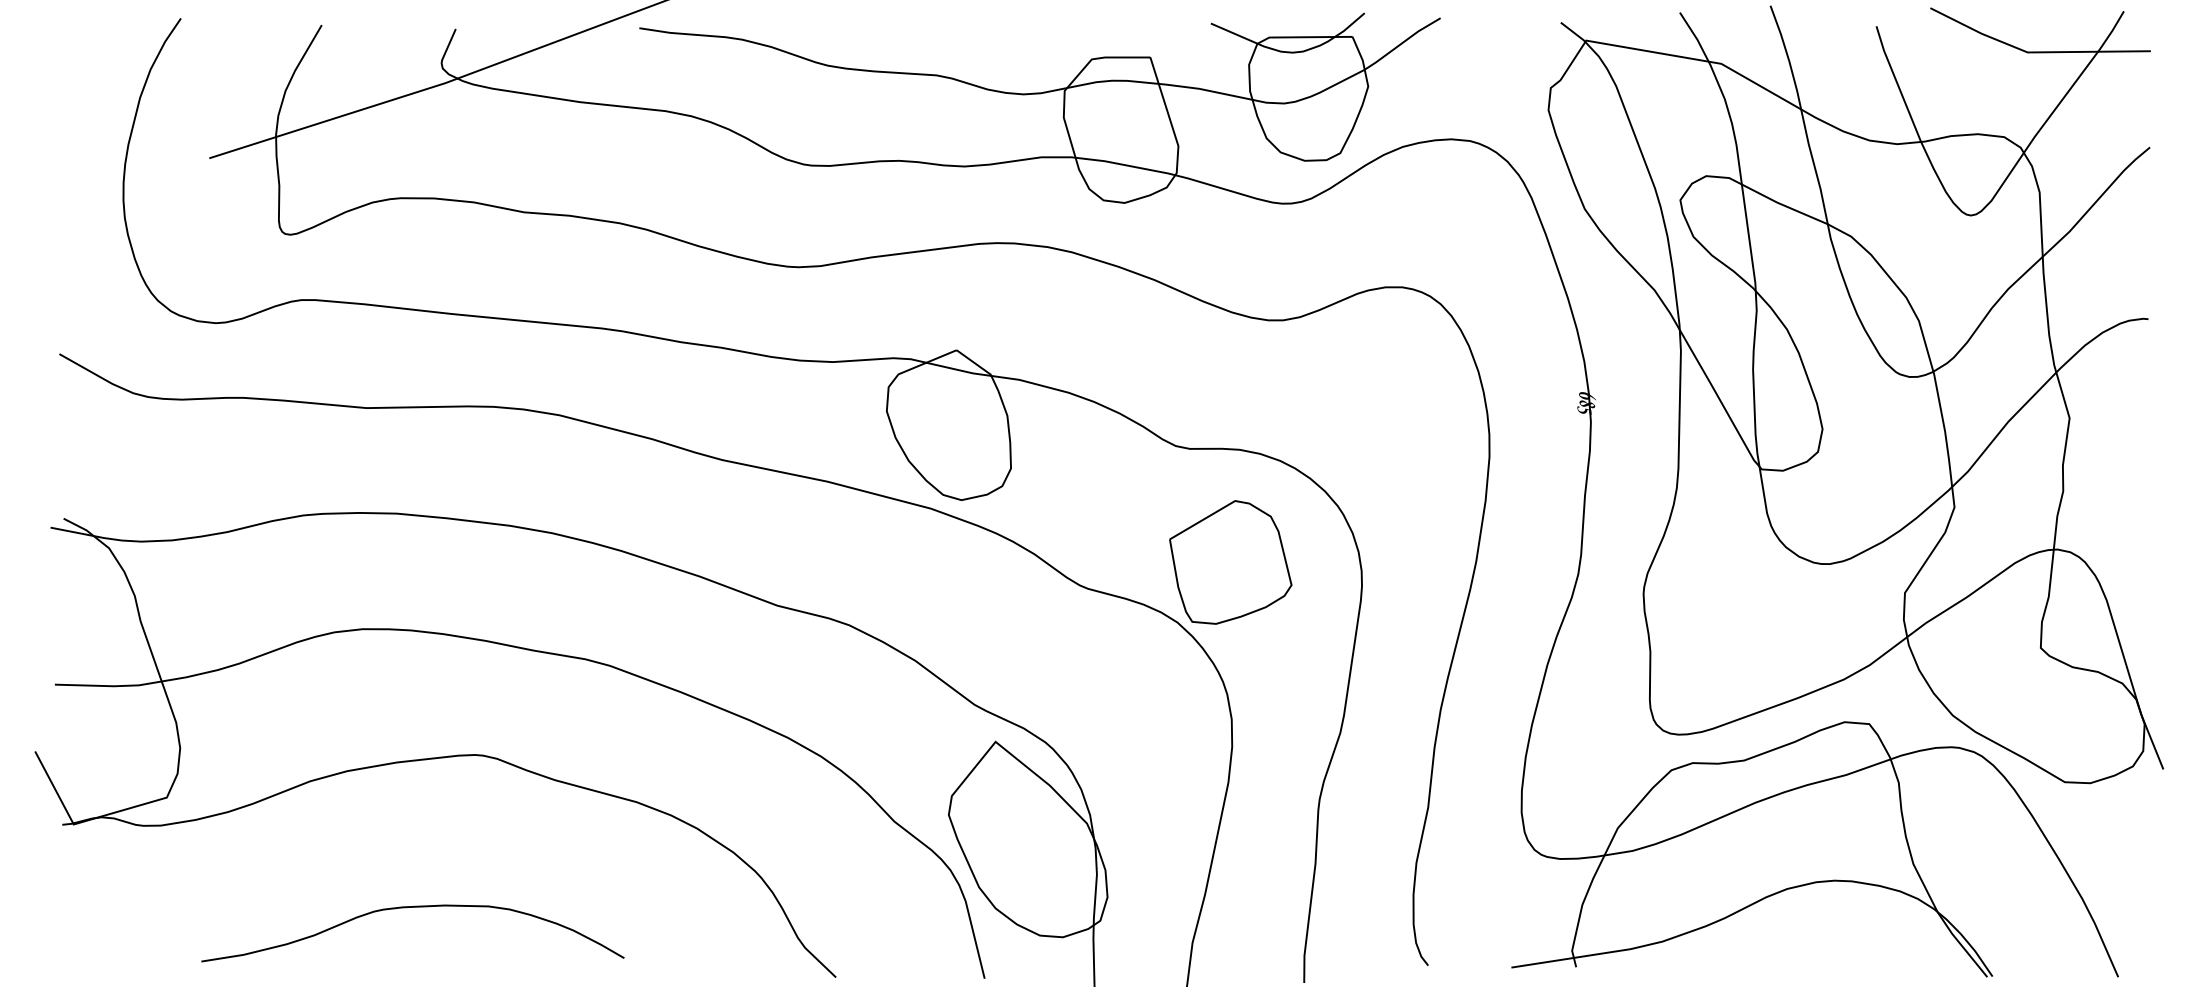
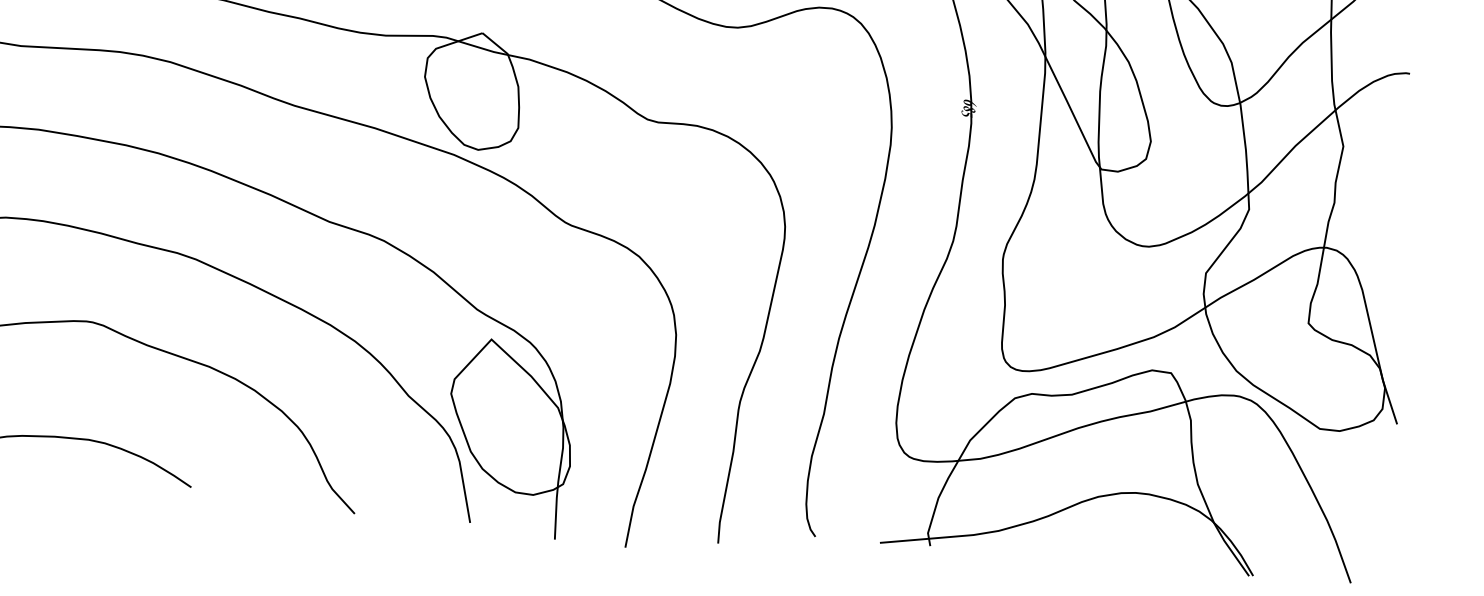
part: (1230, 562) -> (683, 212), removed

